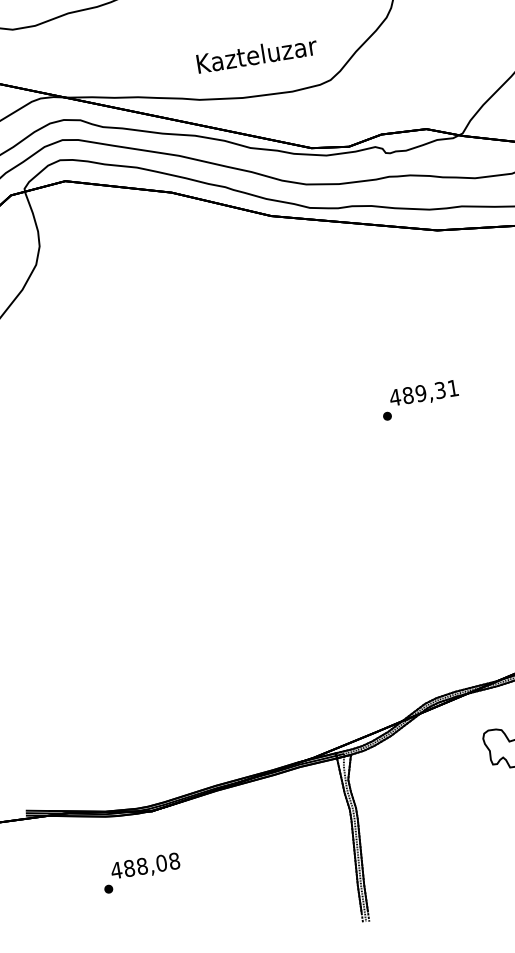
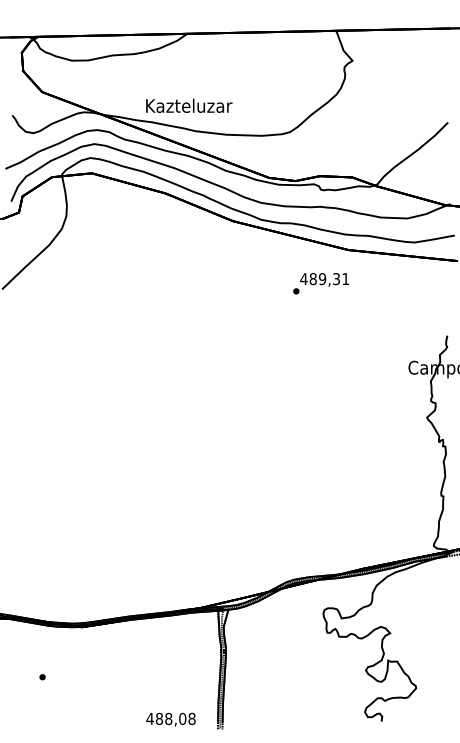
text: (257, 54) -> (189, 105), moved
text: (420, 399) -> (321, 283), moved
text: (144, 866) -> (170, 719), moved

